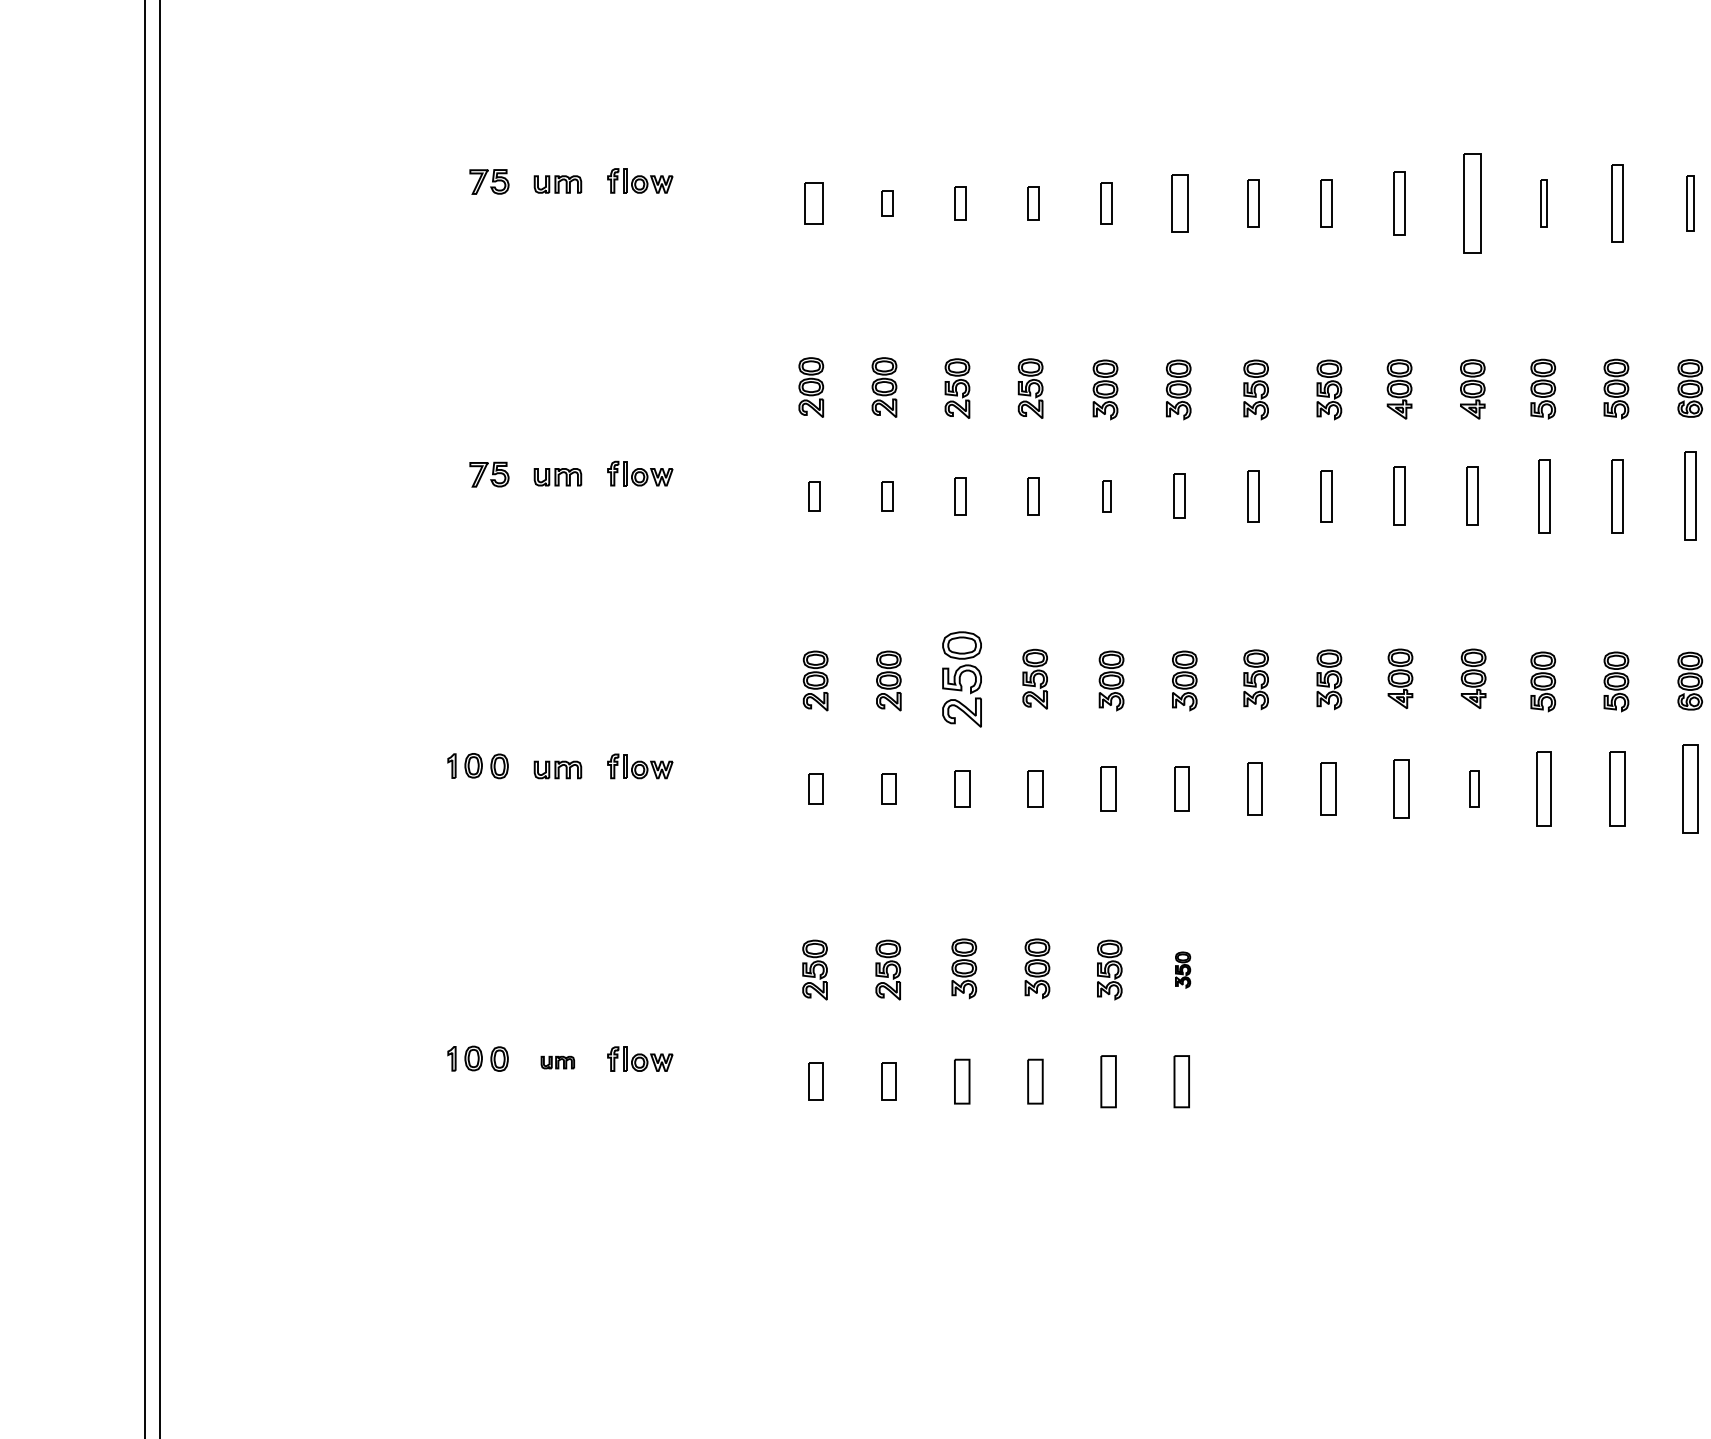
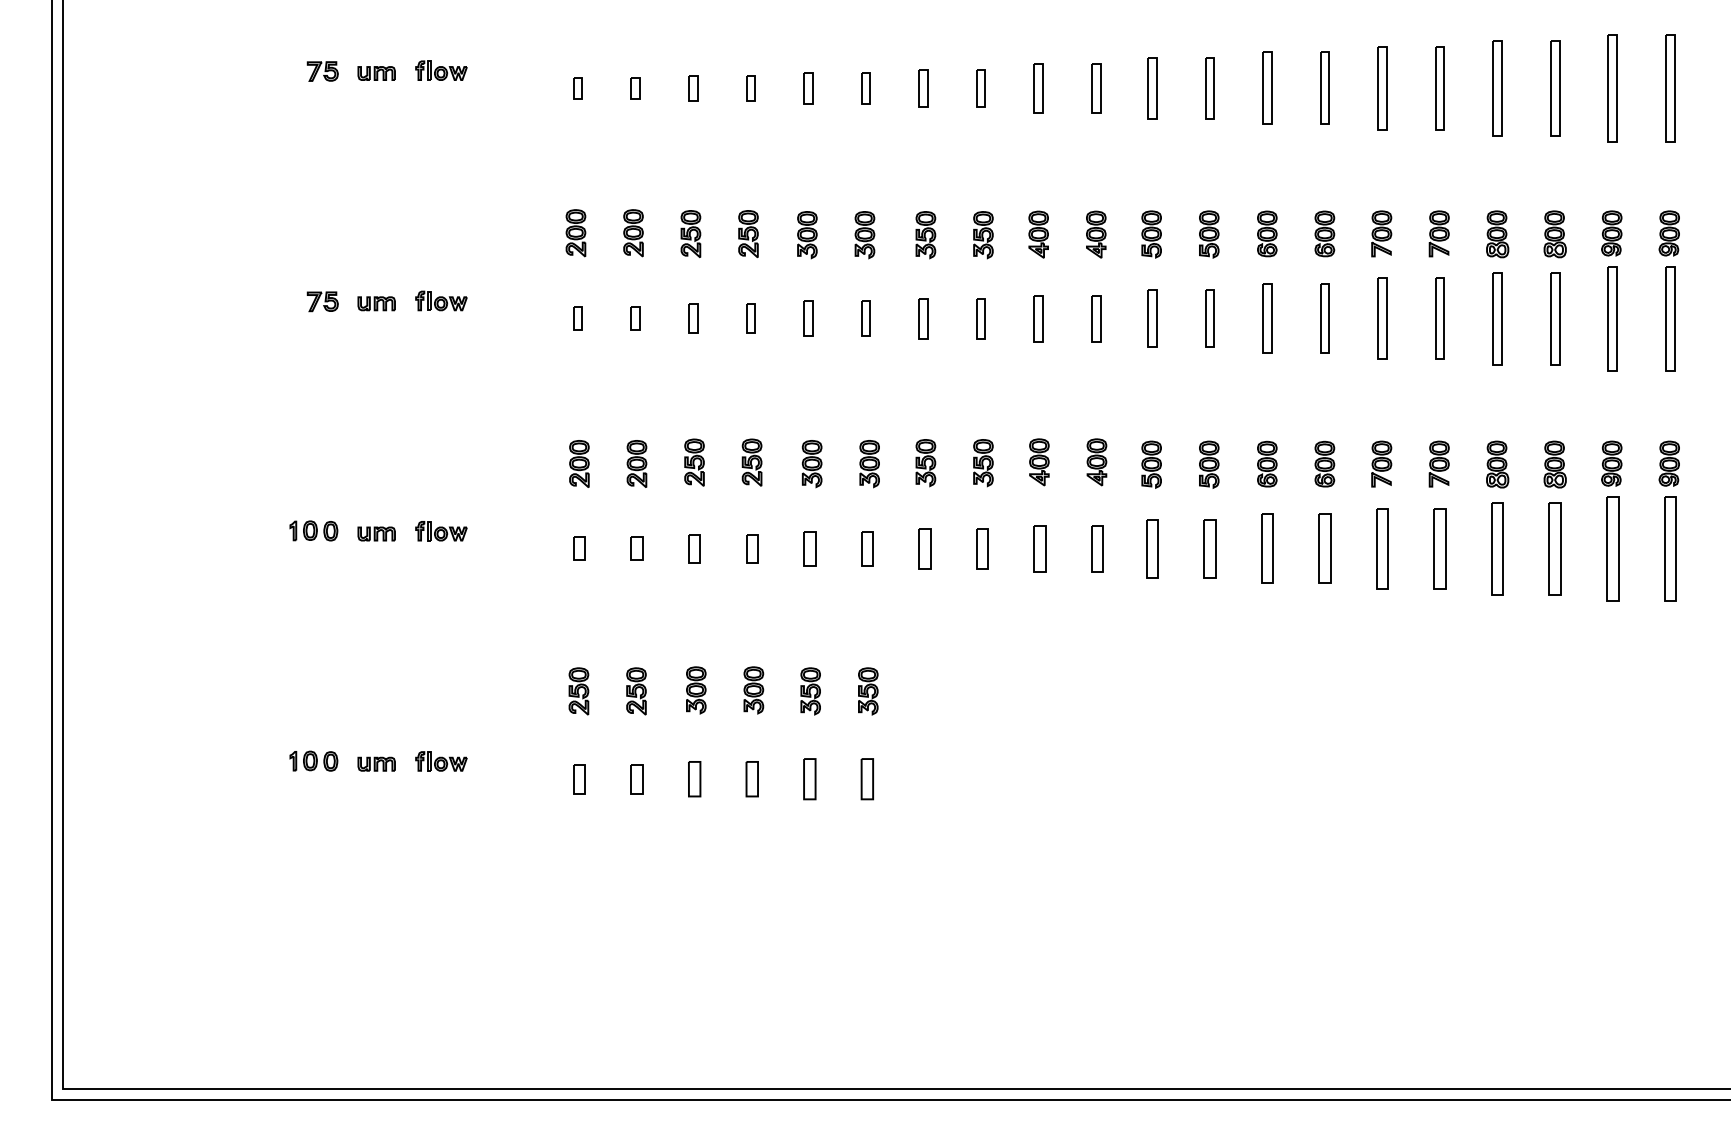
part: (1690, 202) -> (1267, 87), size x1.67
part: (813, 203) -> (577, 88), size x0.62
part: (1179, 203) -> (865, 88), size x0.71
part: (1473, 203) -> (1096, 88), size x0.62
part: (1544, 203) -> (1152, 88), size x1.67
part: (1106, 495) -> (808, 318), size x1.43
part: (961, 679) -> (694, 462), size x0.62
part: (1474, 788) -> (1097, 548), size x1.67
part: (1183, 970) -> (868, 691), size x1.67
part: (557, 1061) -> (376, 763), size x1.43

